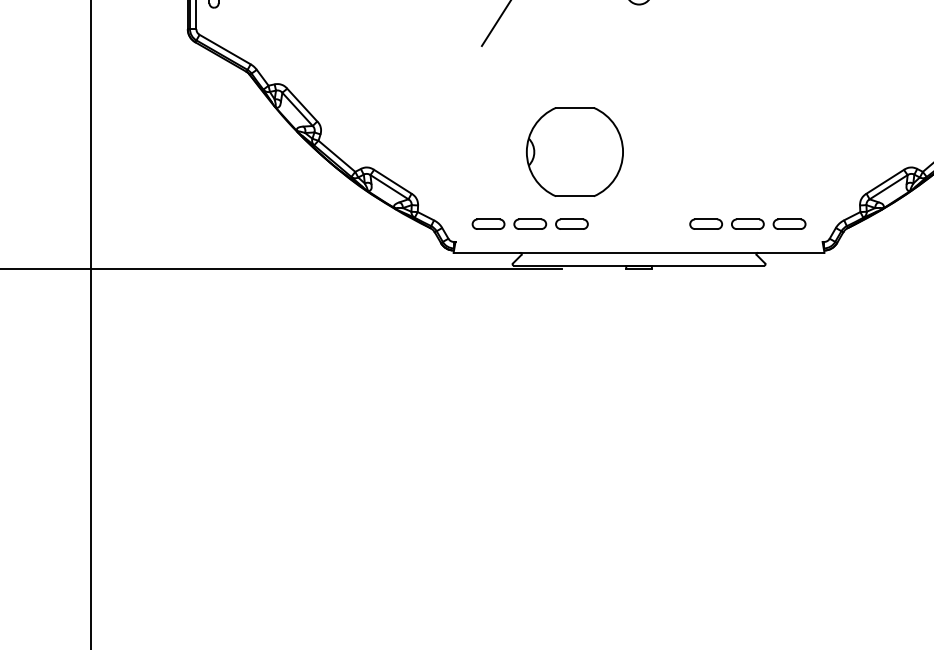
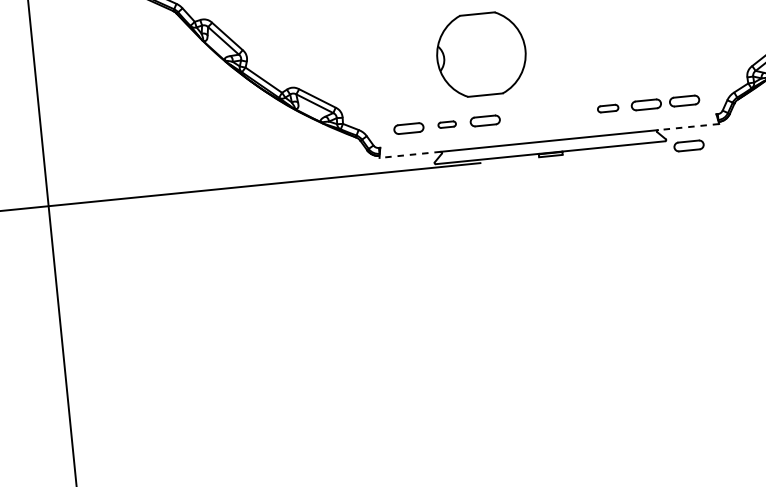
part: (530, 223) -> (447, 124), size x0.6
part: (705, 223) -> (607, 108), size x0.7
line: (486, 252) -> (409, 154), solid -> dashed
line: (790, 252) -> (688, 126), solid -> dashed
part: (789, 272) -> (688, 145), added

